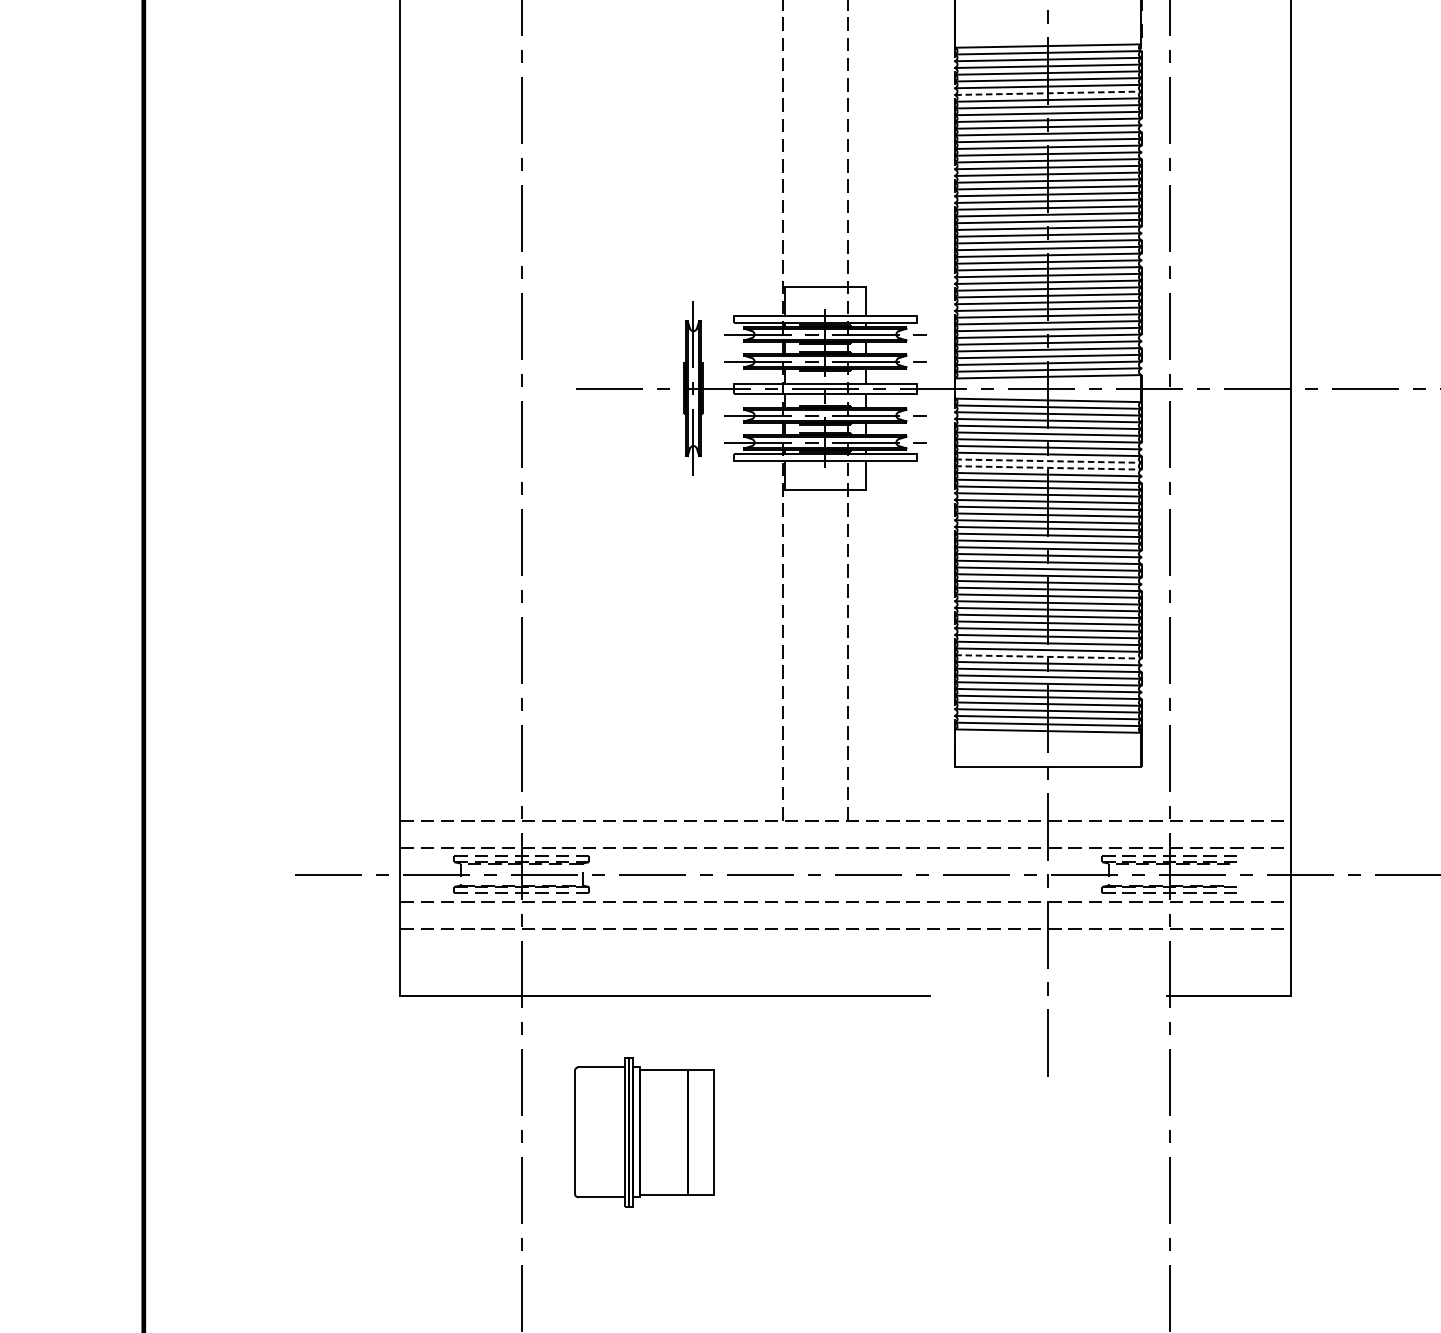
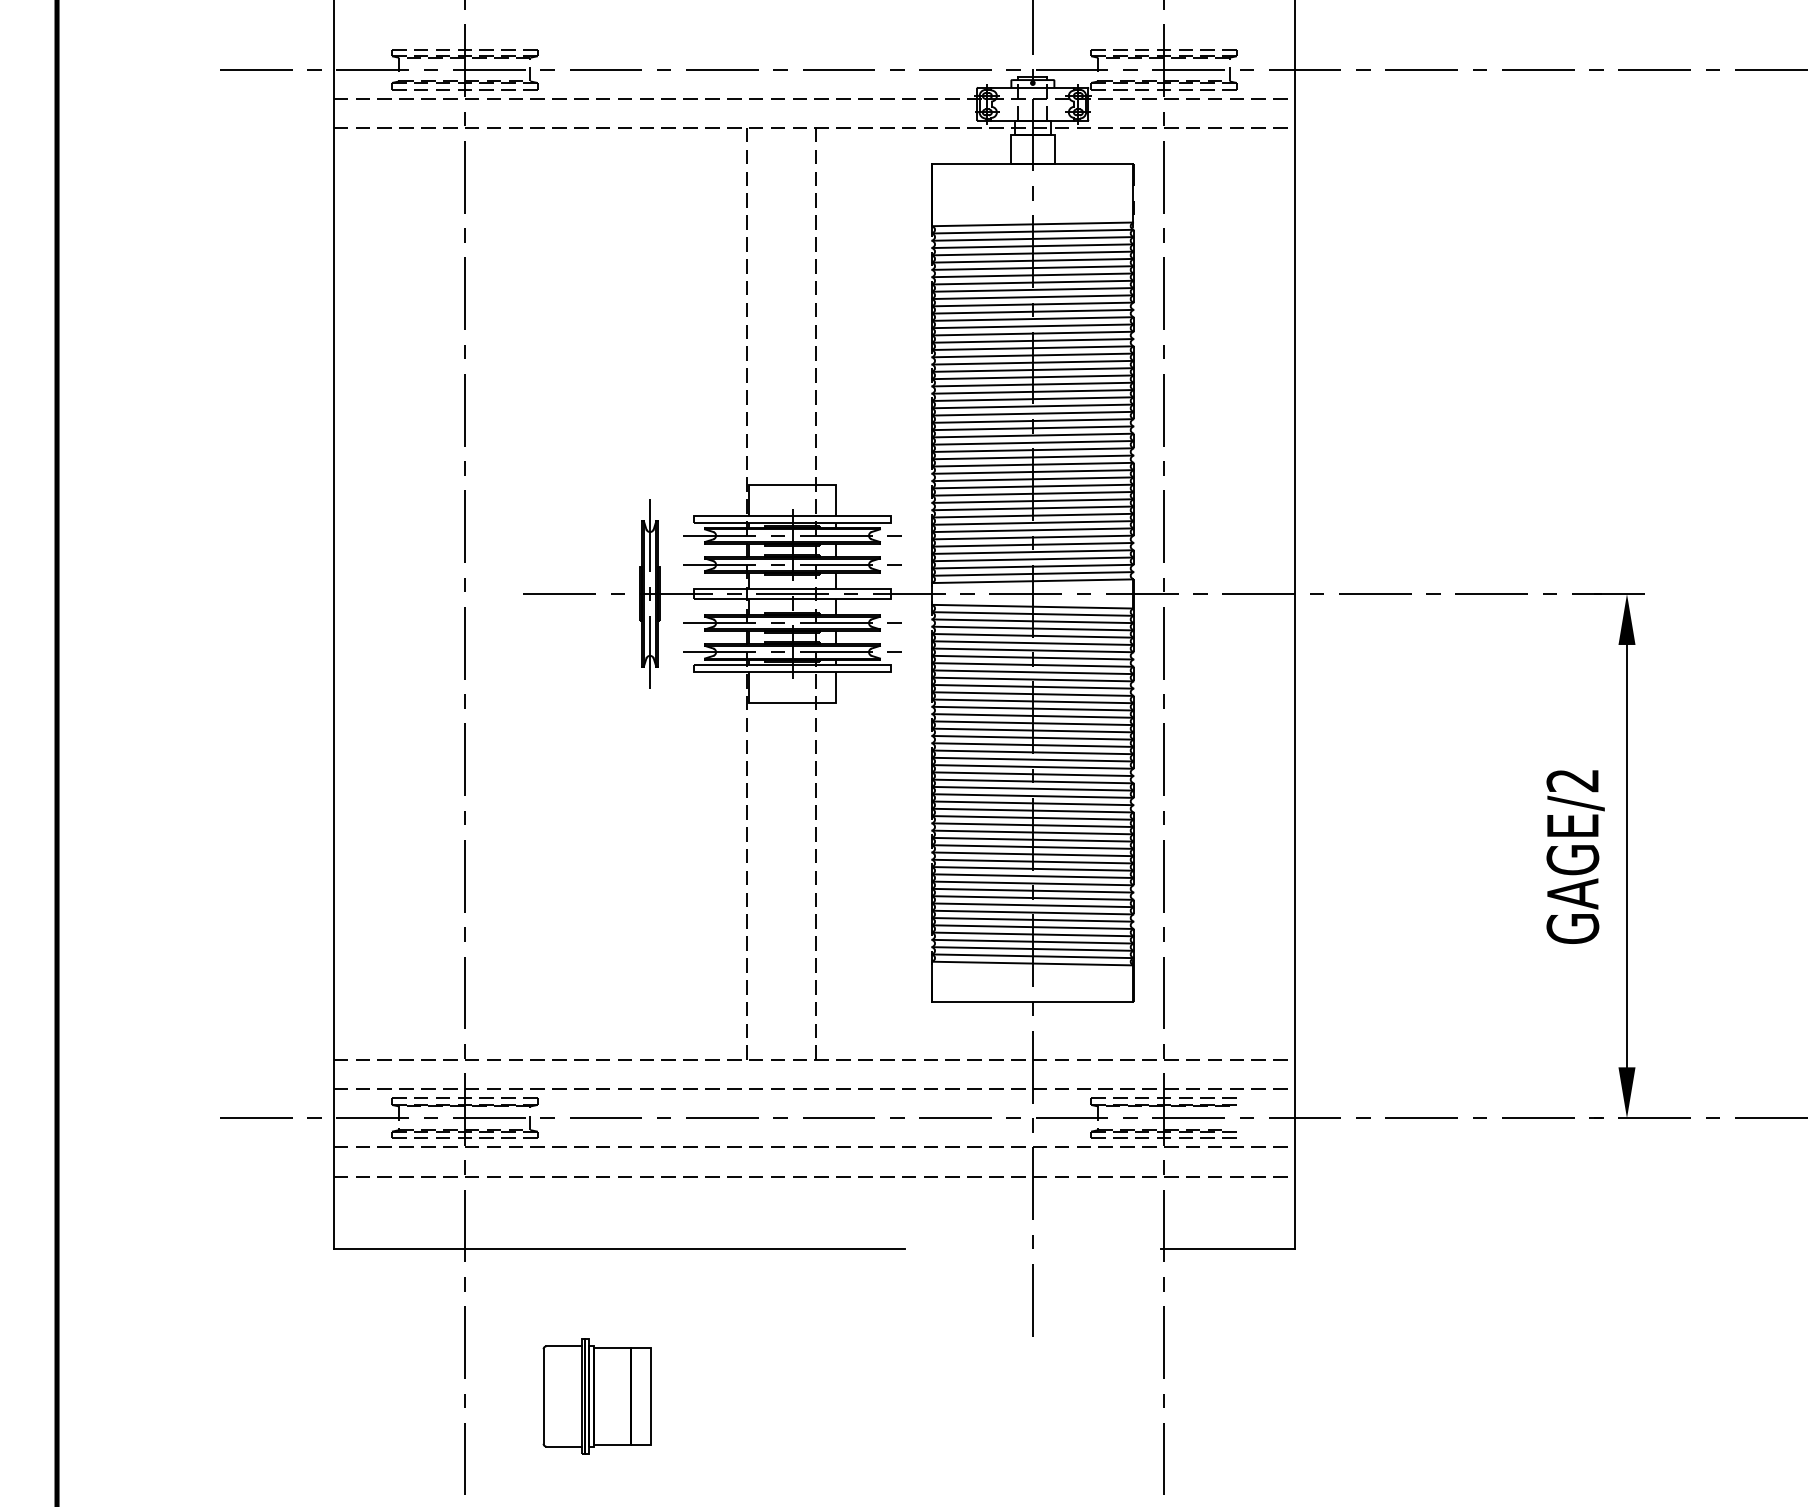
line: (1048, 93) -> (1033, 275), dashed -> solid
line: (1048, 461) -> (1033, 672), dashed -> solid
line: (1048, 467) -> (1033, 679), dashed -> solid
line: (1048, 656) -> (1033, 883), dashed -> solid
part: (643, 1132) -> (596, 1396), size x0.71

